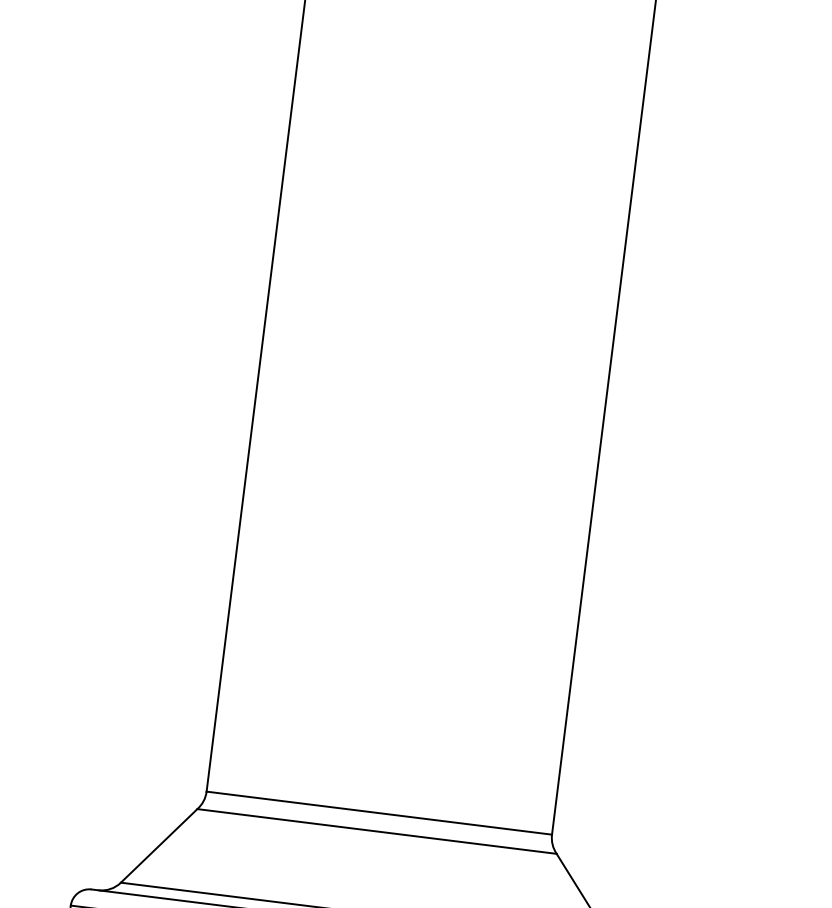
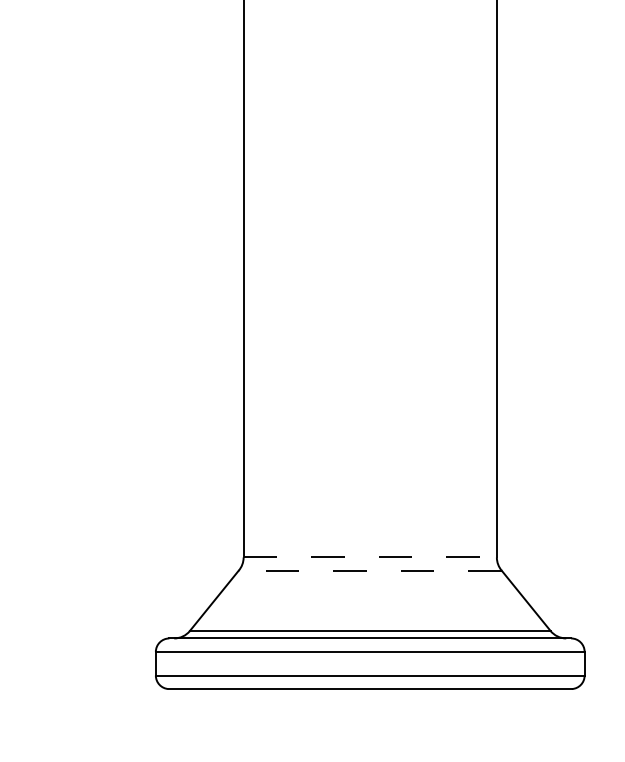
line: (379, 813) -> (370, 557), solid -> dashed
line: (377, 830) -> (370, 570), solid -> dashed

